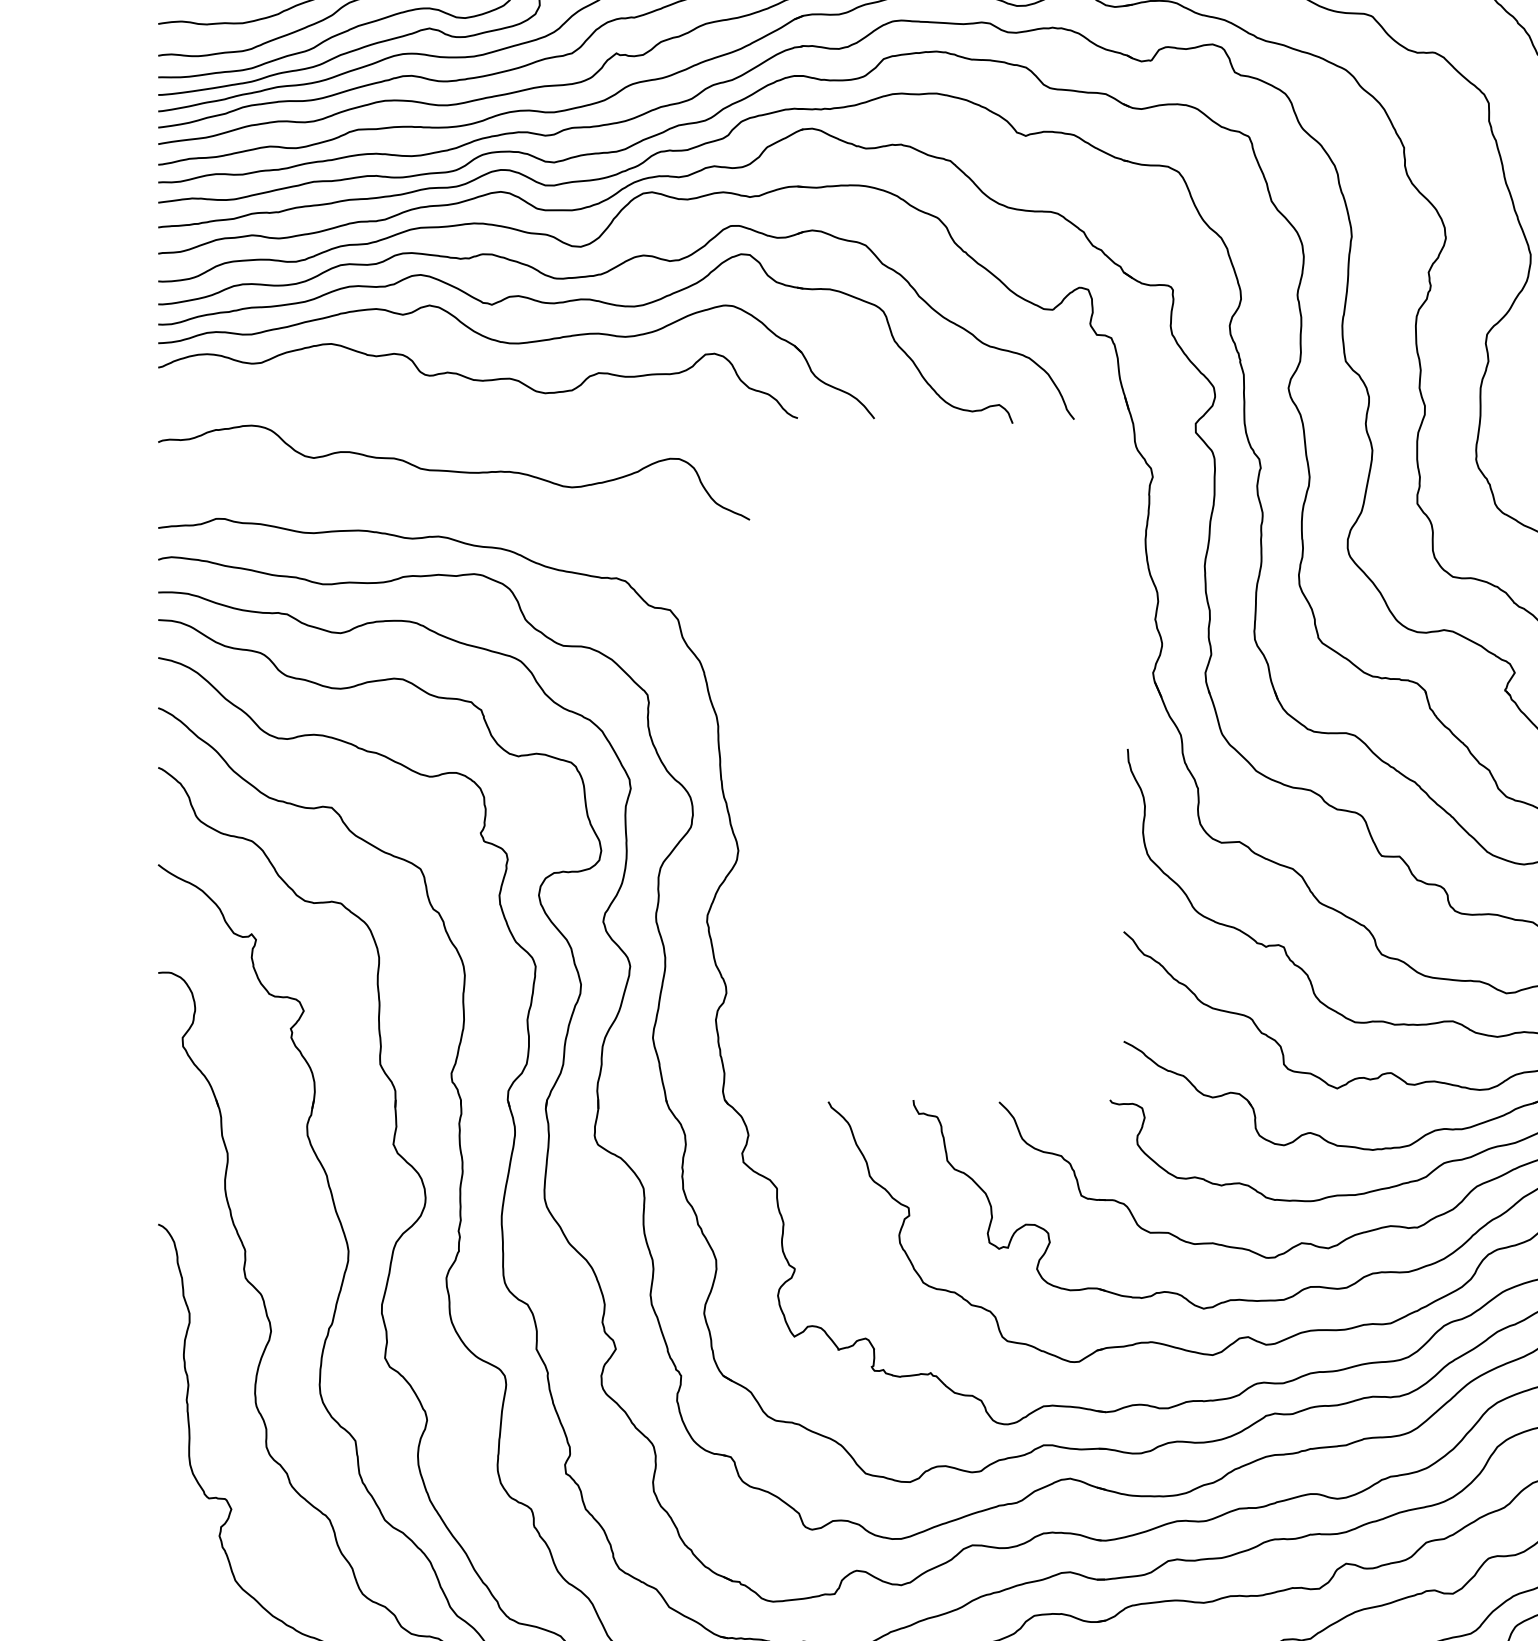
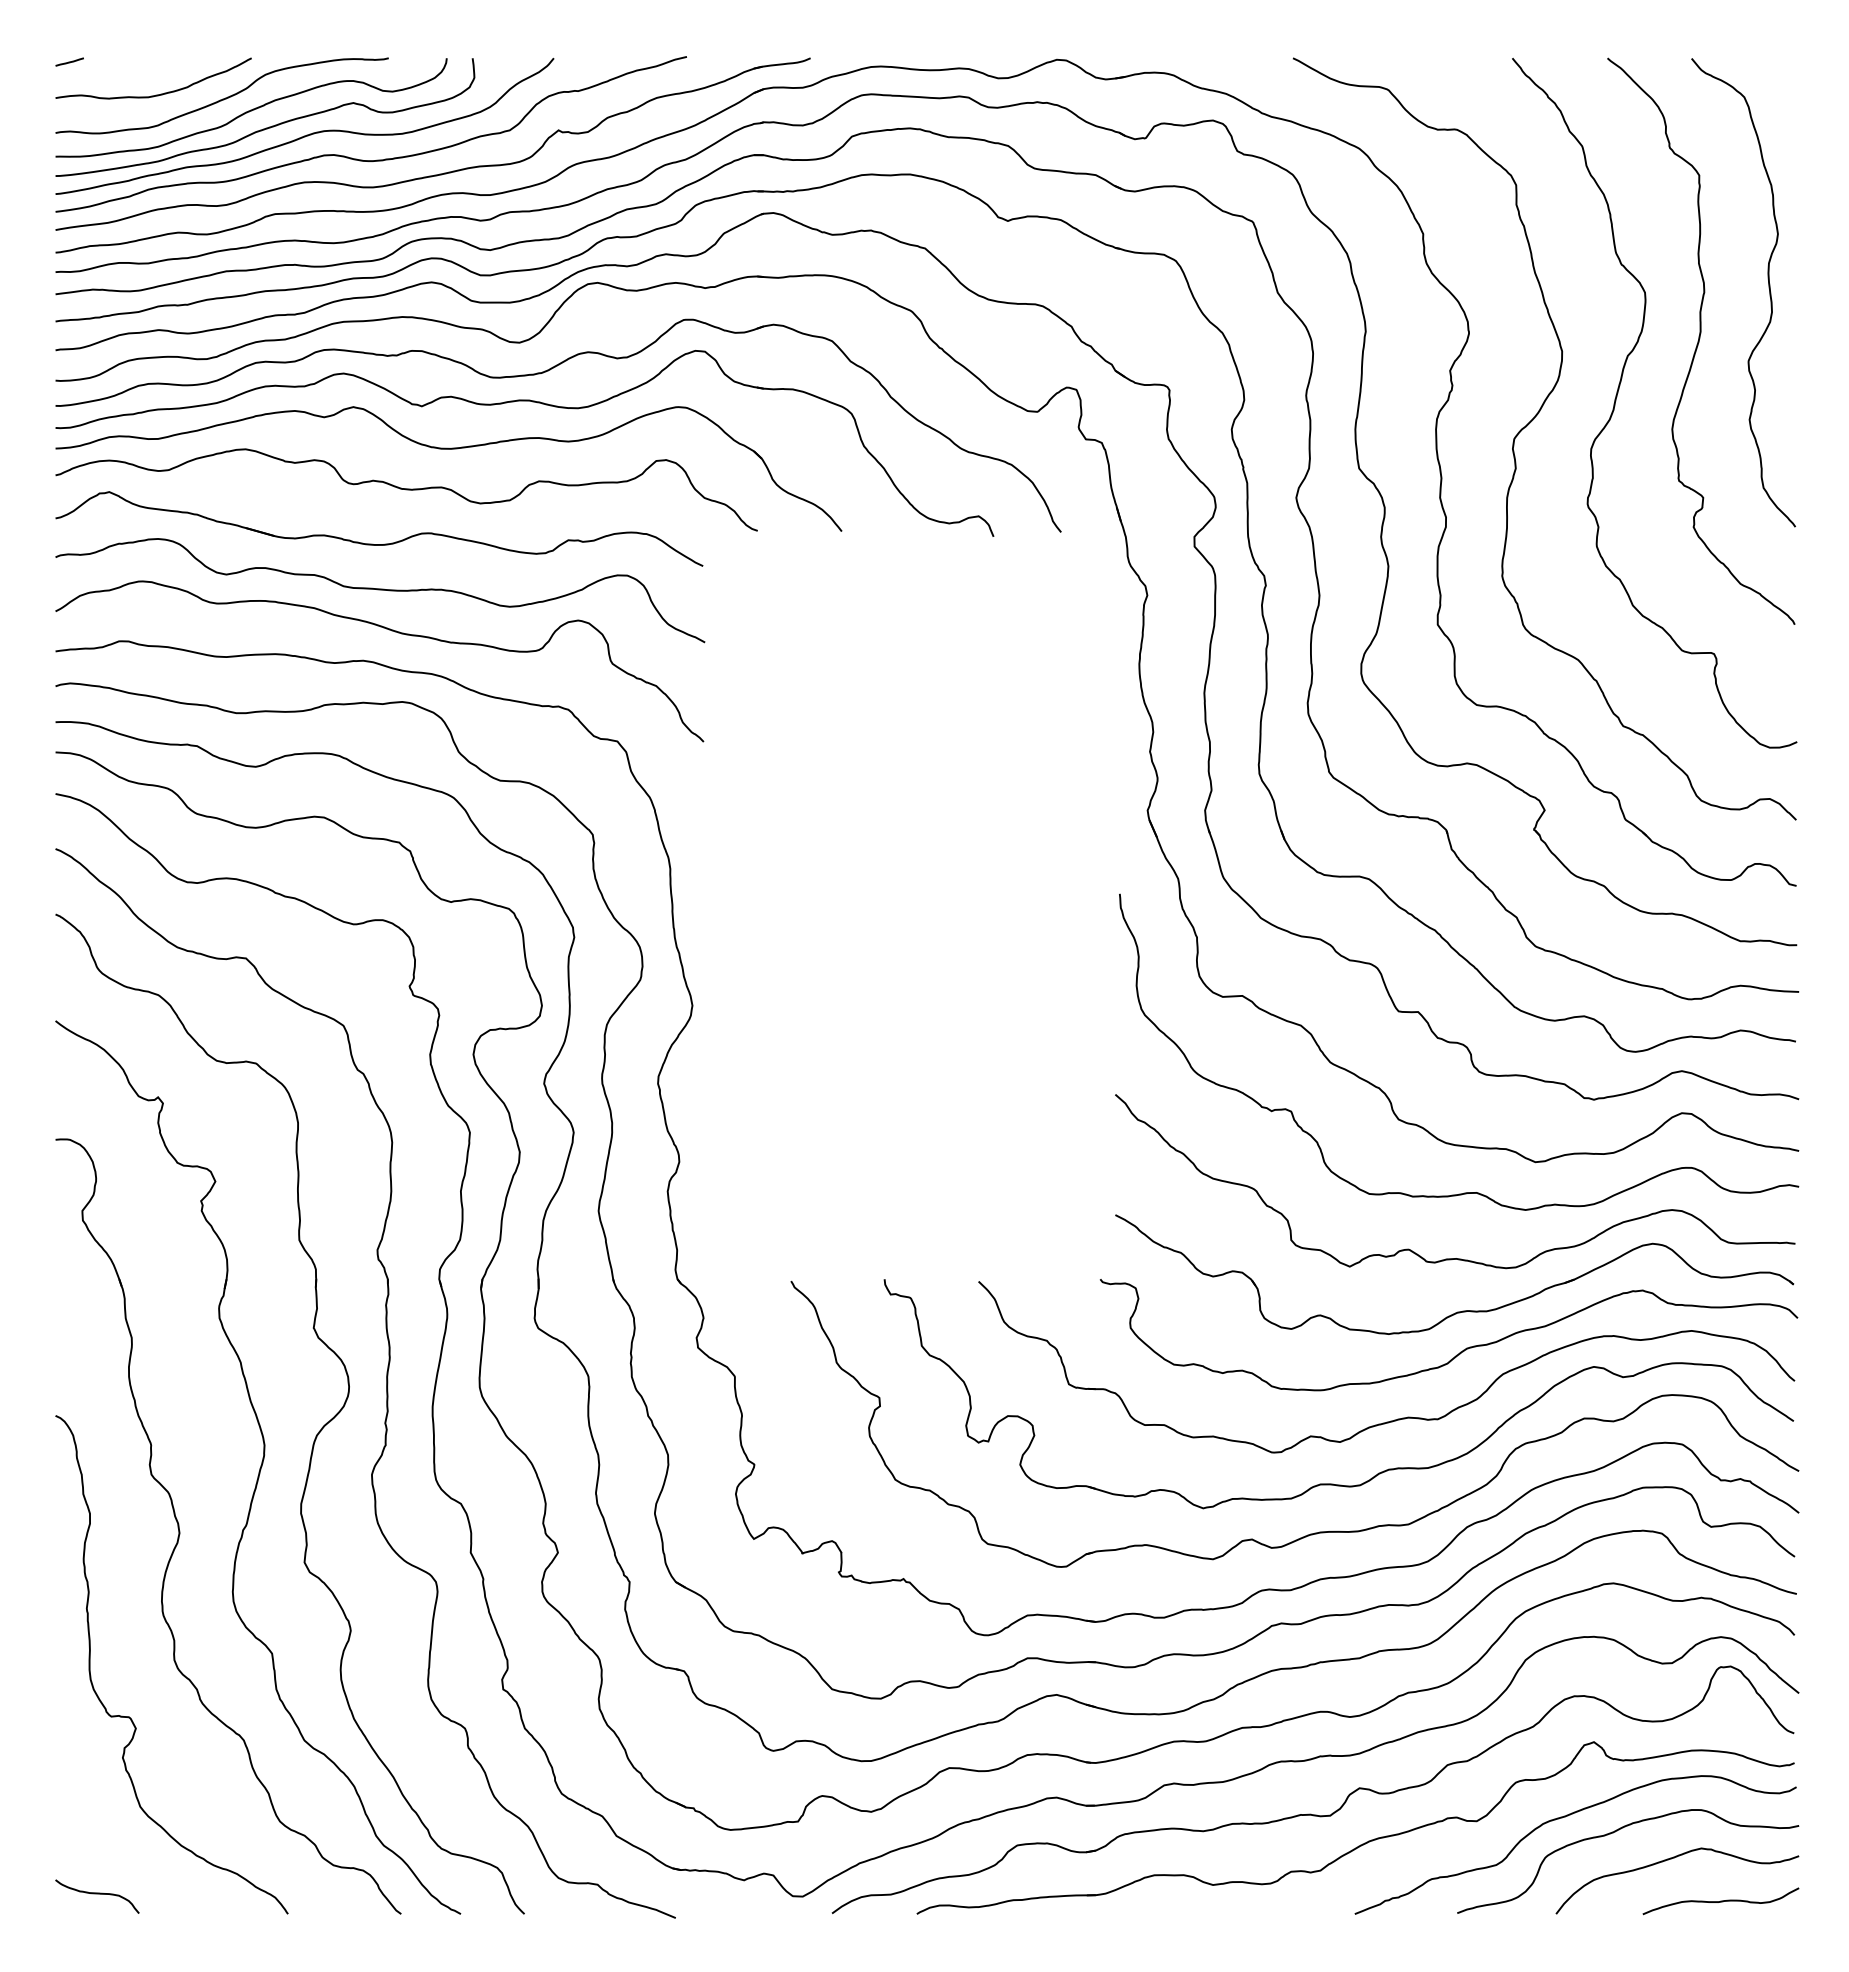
part: (457, 429) -> (384, 543), added
curve: (464, 509) -> (391, 631), added

